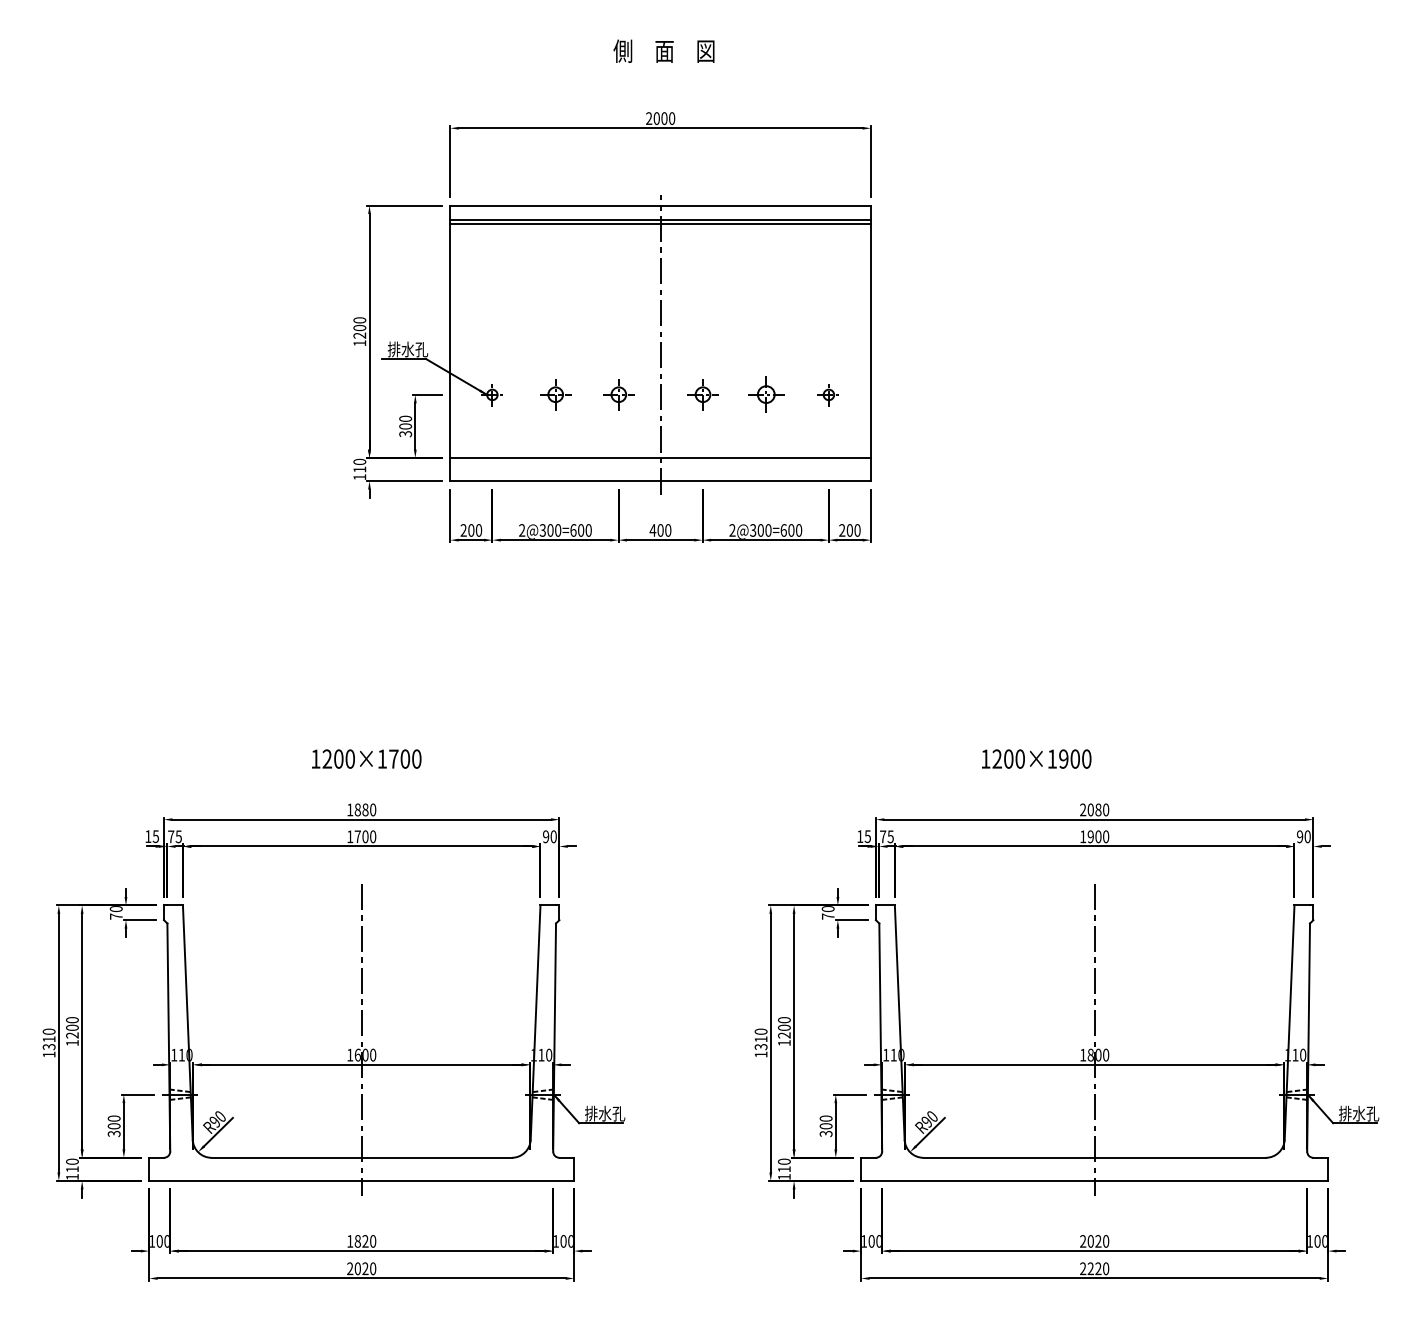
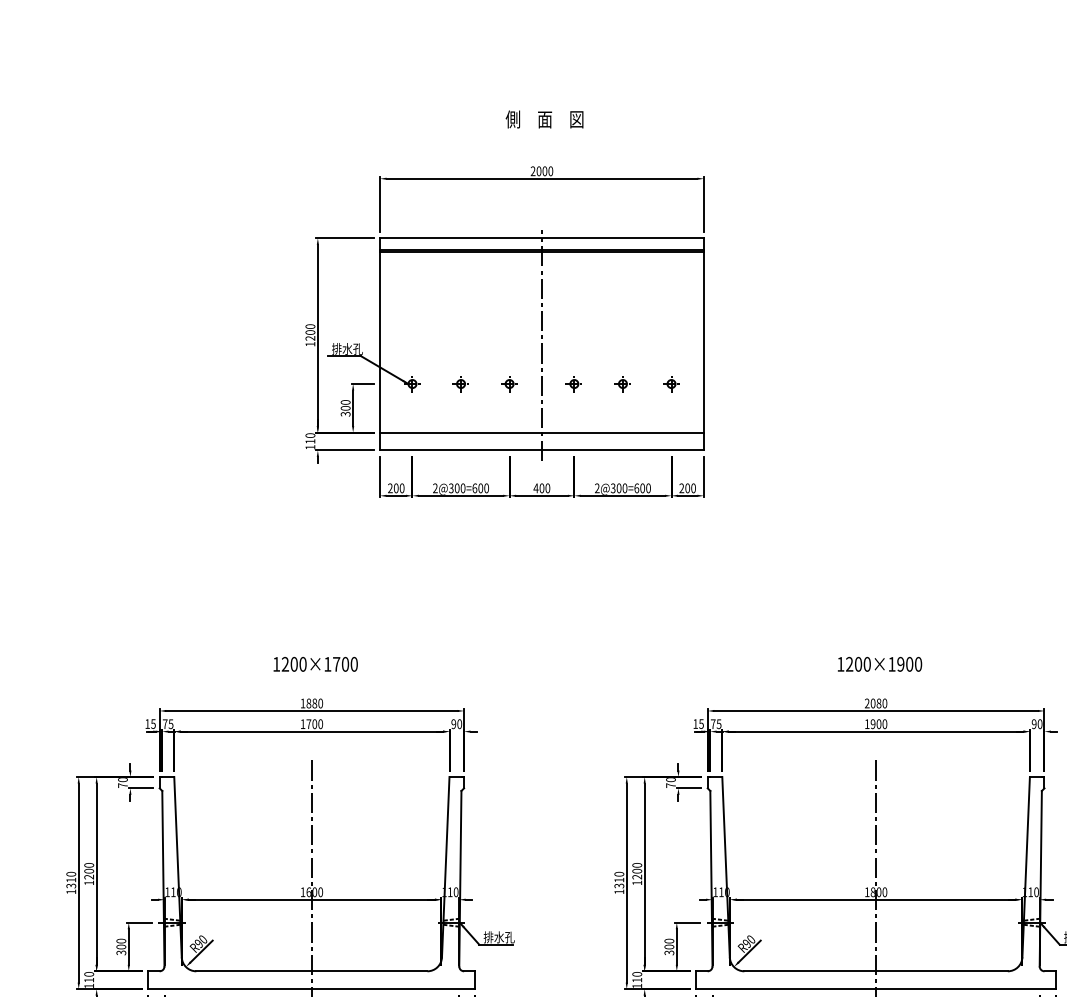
part: (554, 395) -> (460, 384), size x0.71
part: (617, 395) -> (508, 384), size x0.71
part: (701, 395) -> (573, 384), size x0.71
part: (764, 395) -> (621, 384), size x0.62
text: (1036, 758) -> (879, 663), moved

